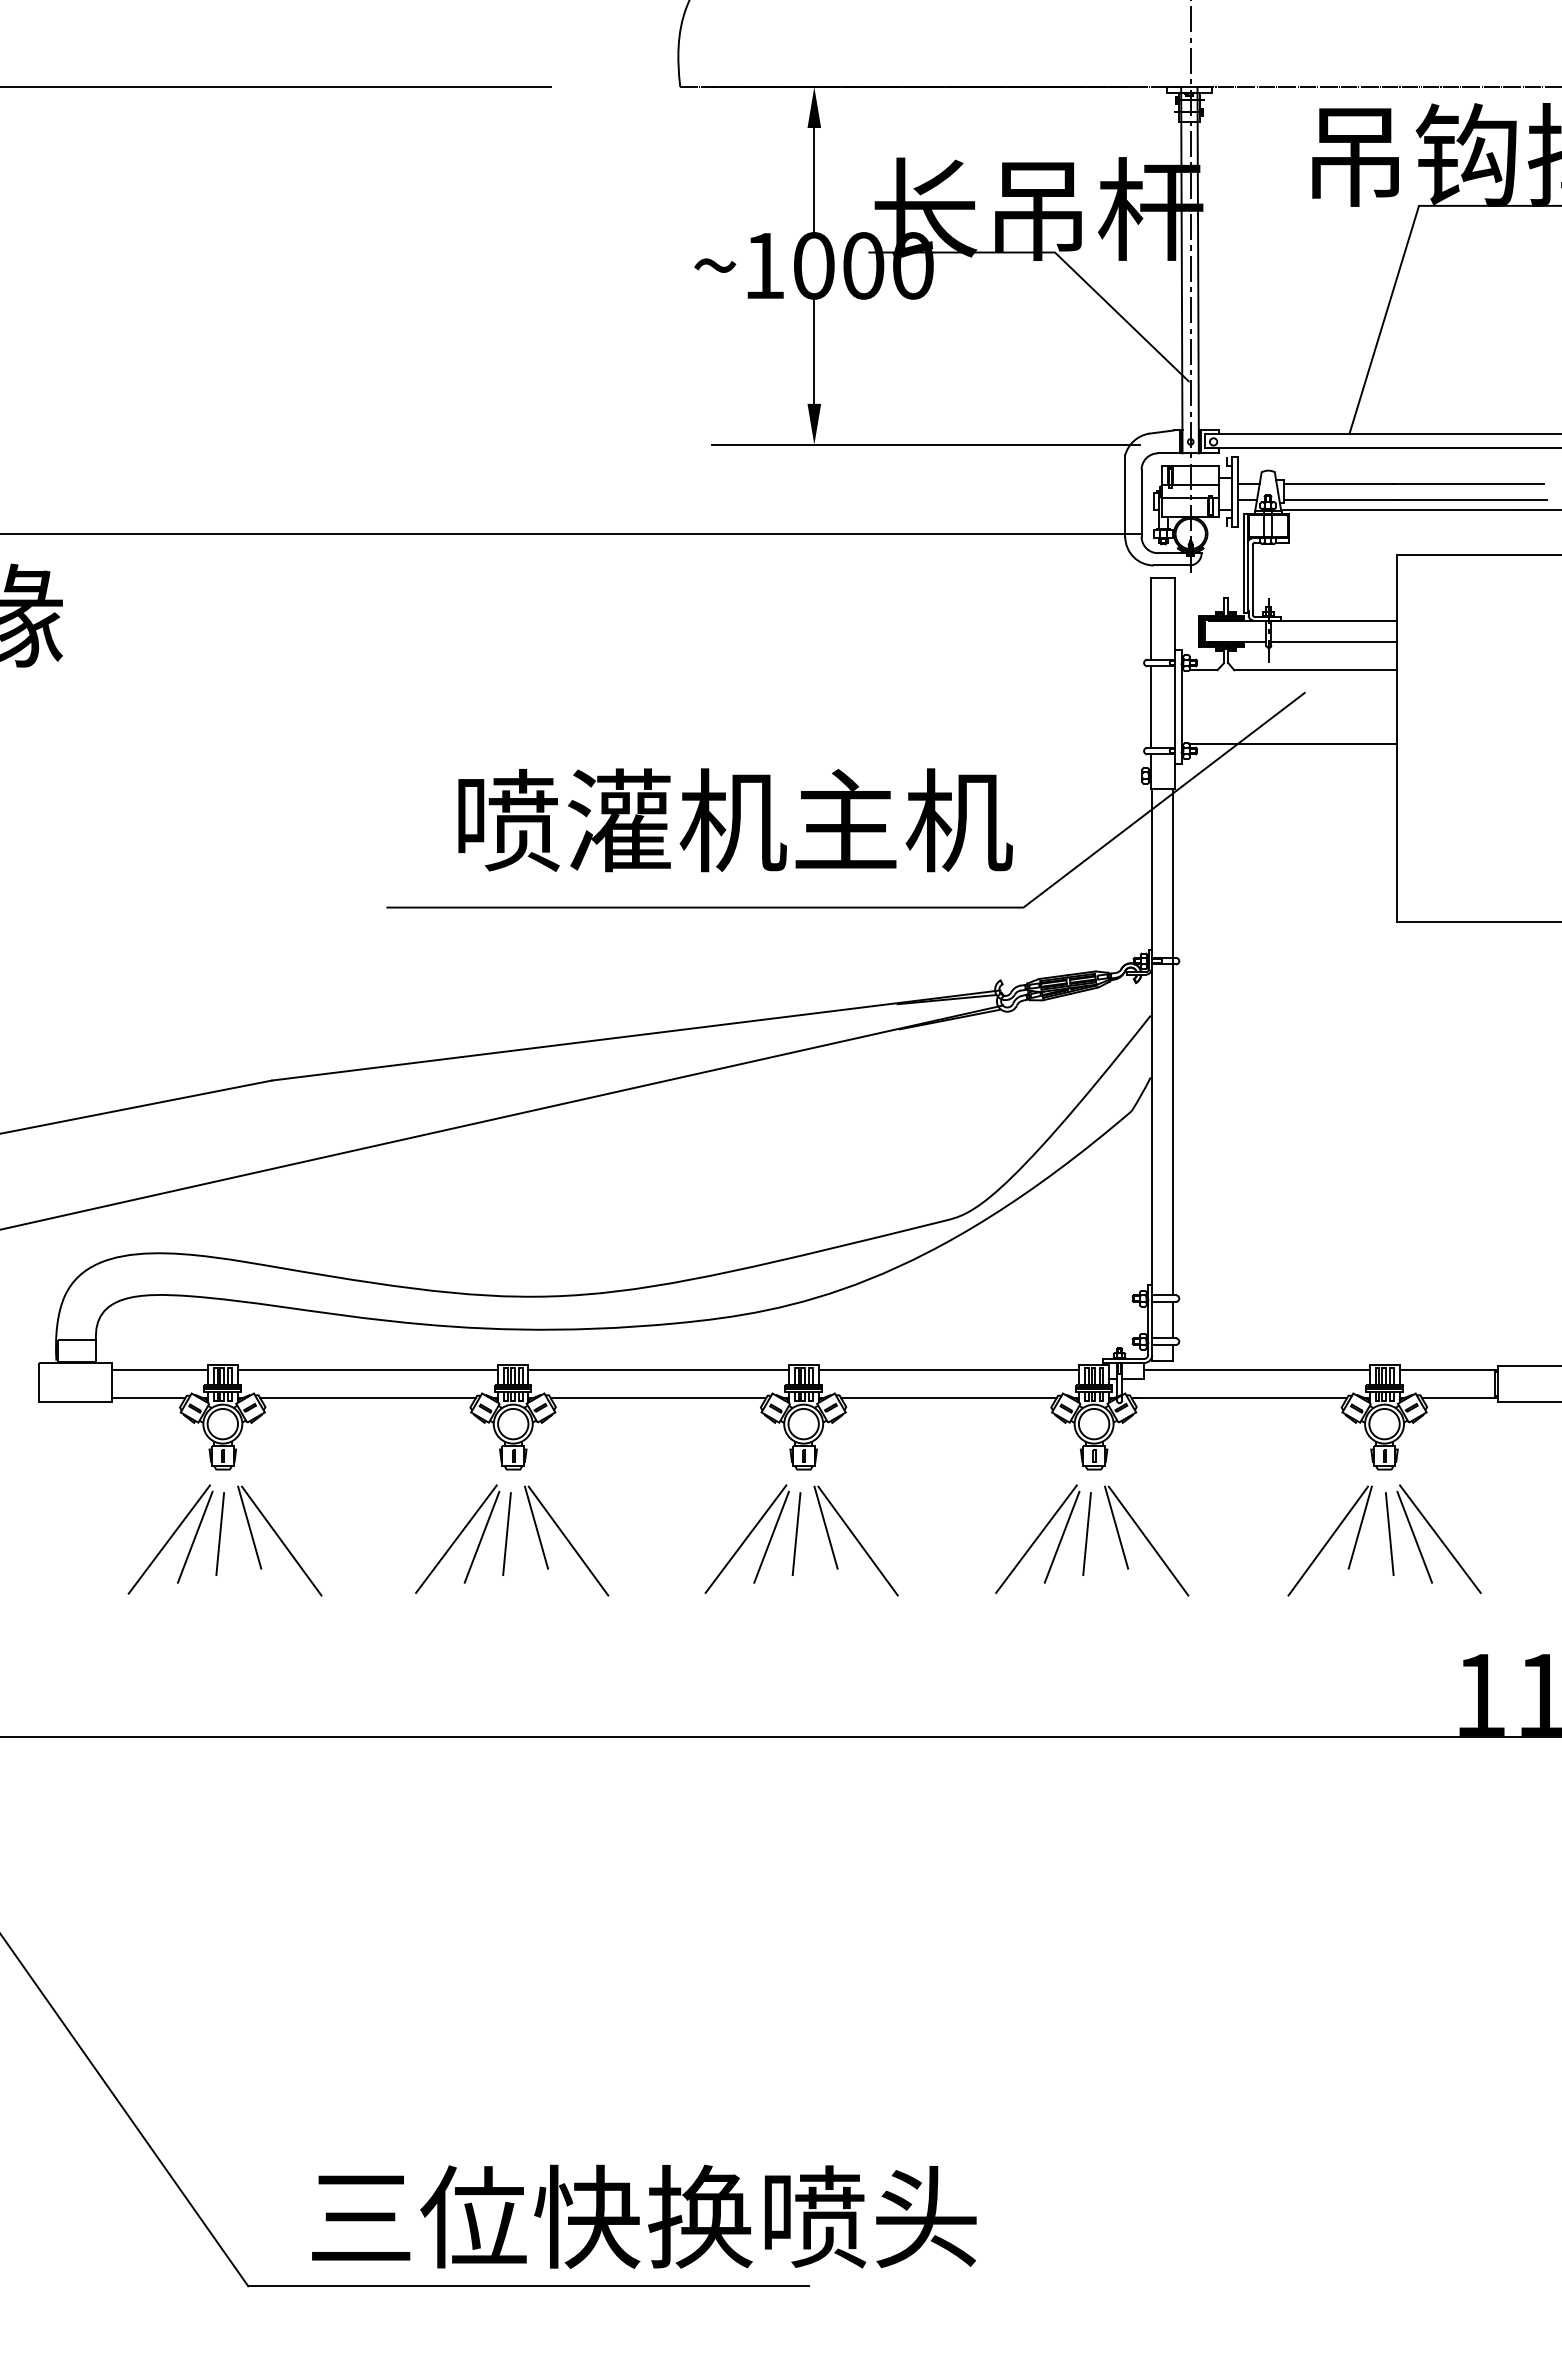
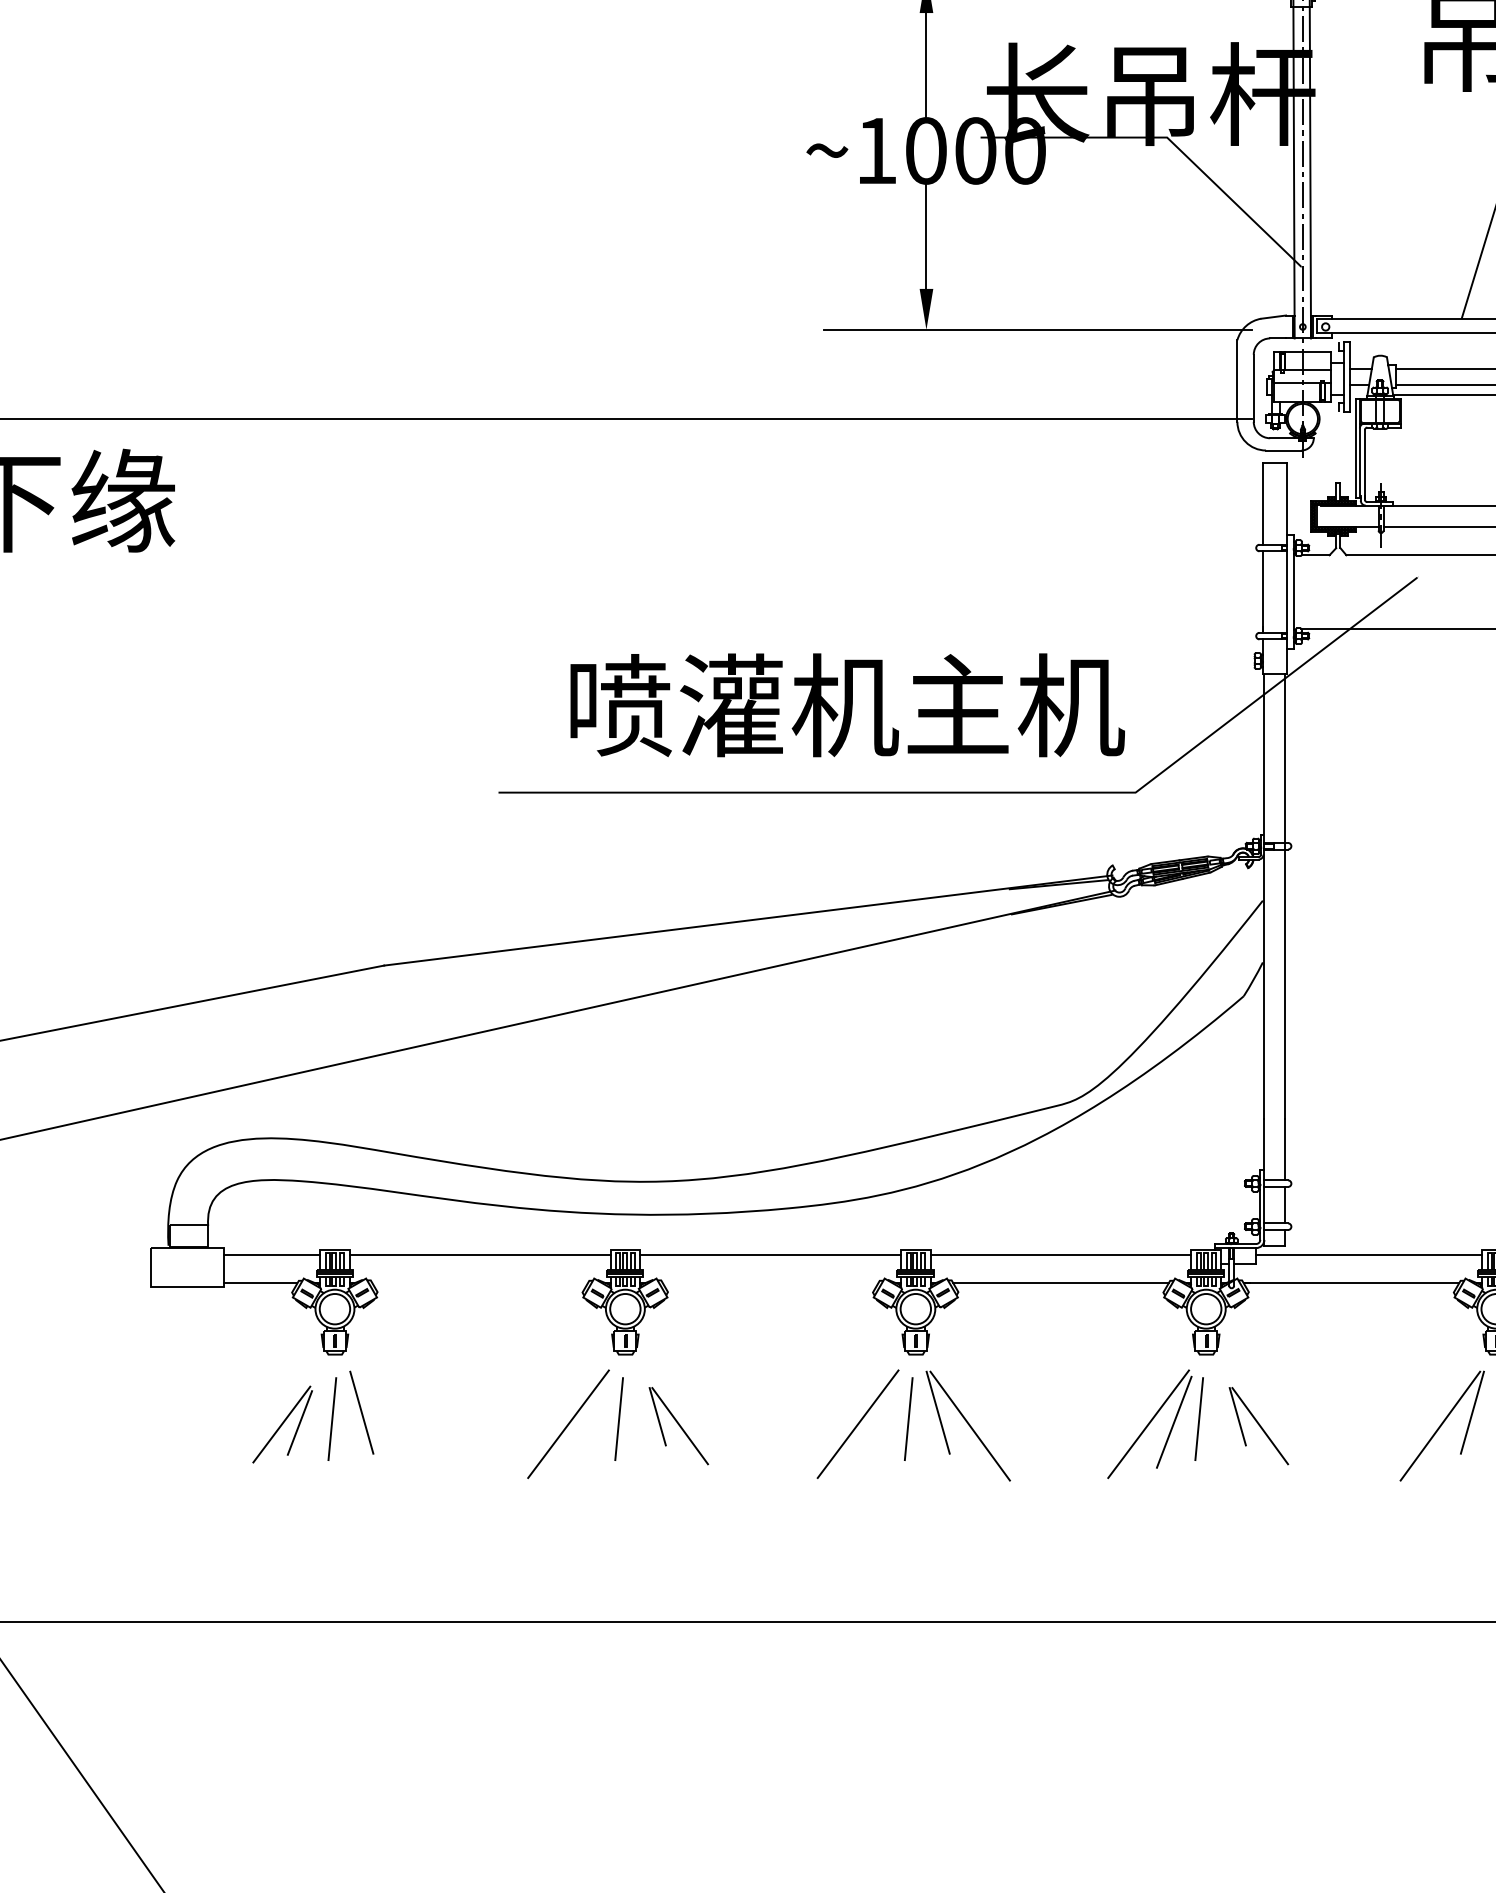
line: (367, 1398) -> (479, 1283), removed
line: (658, 1398) -> (770, 1283), removed
line: (481, 1536) -> (593, 1421), removed
line: (771, 1536) -> (883, 1421), removed
part: (170, 1539) -> (282, 1424), size x0.7
line: (281, 1540) -> (393, 1425), removed
part: (566, 1540) -> (678, 1425), size x0.7
part: (1146, 1540) -> (1258, 1425), size x0.7

